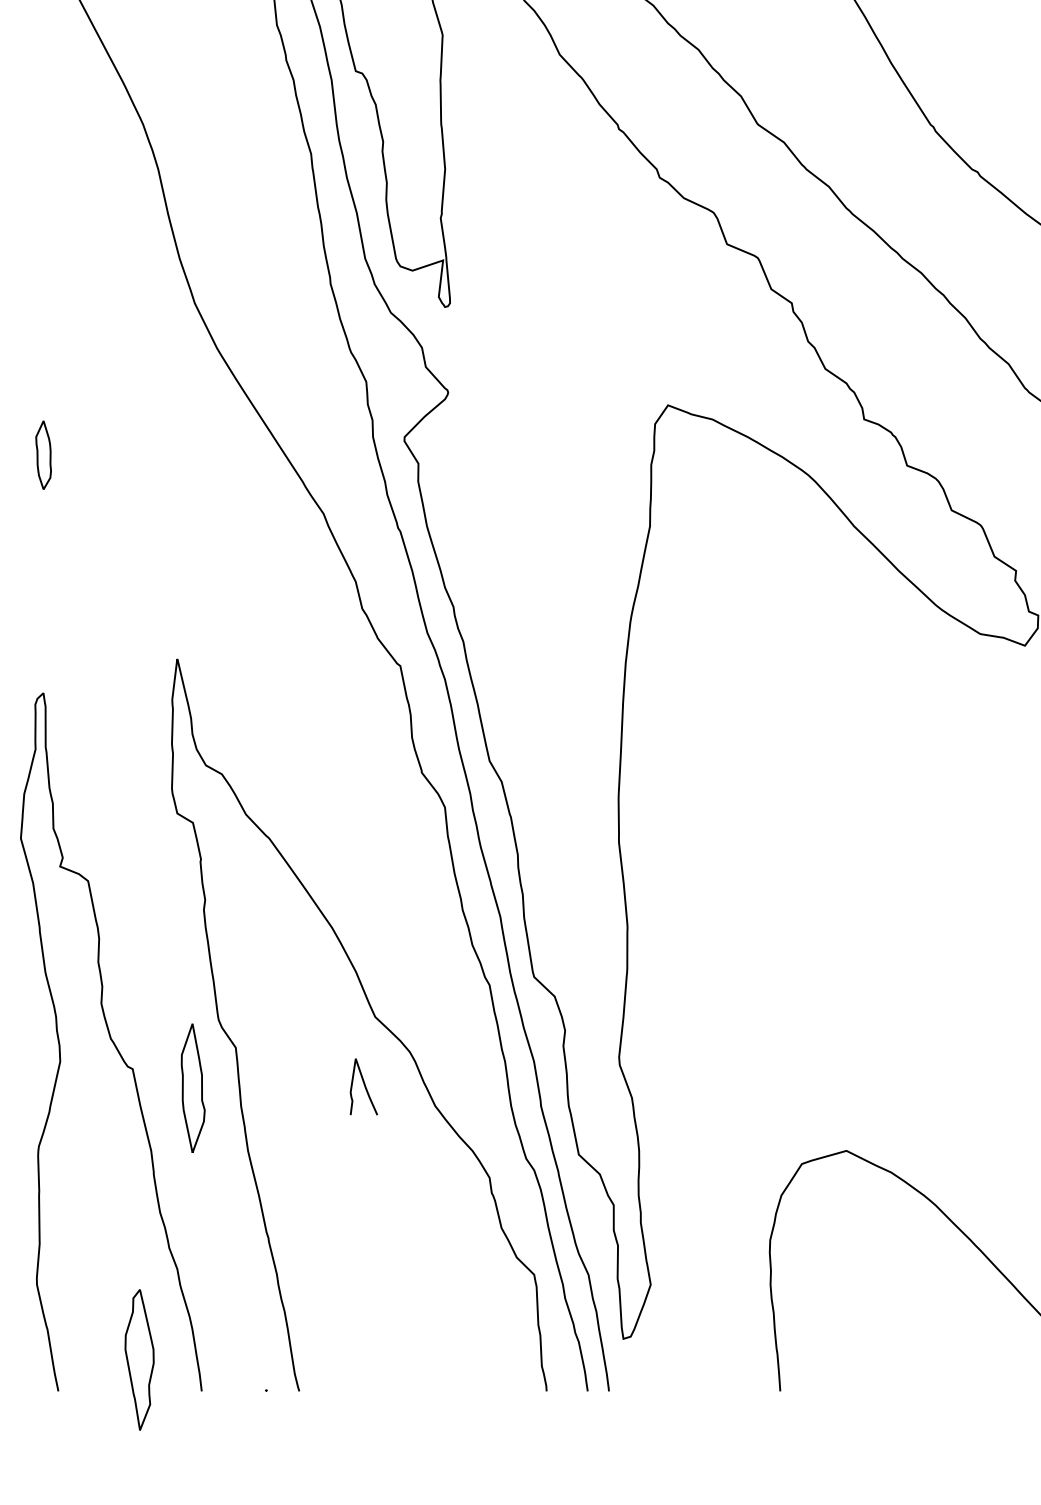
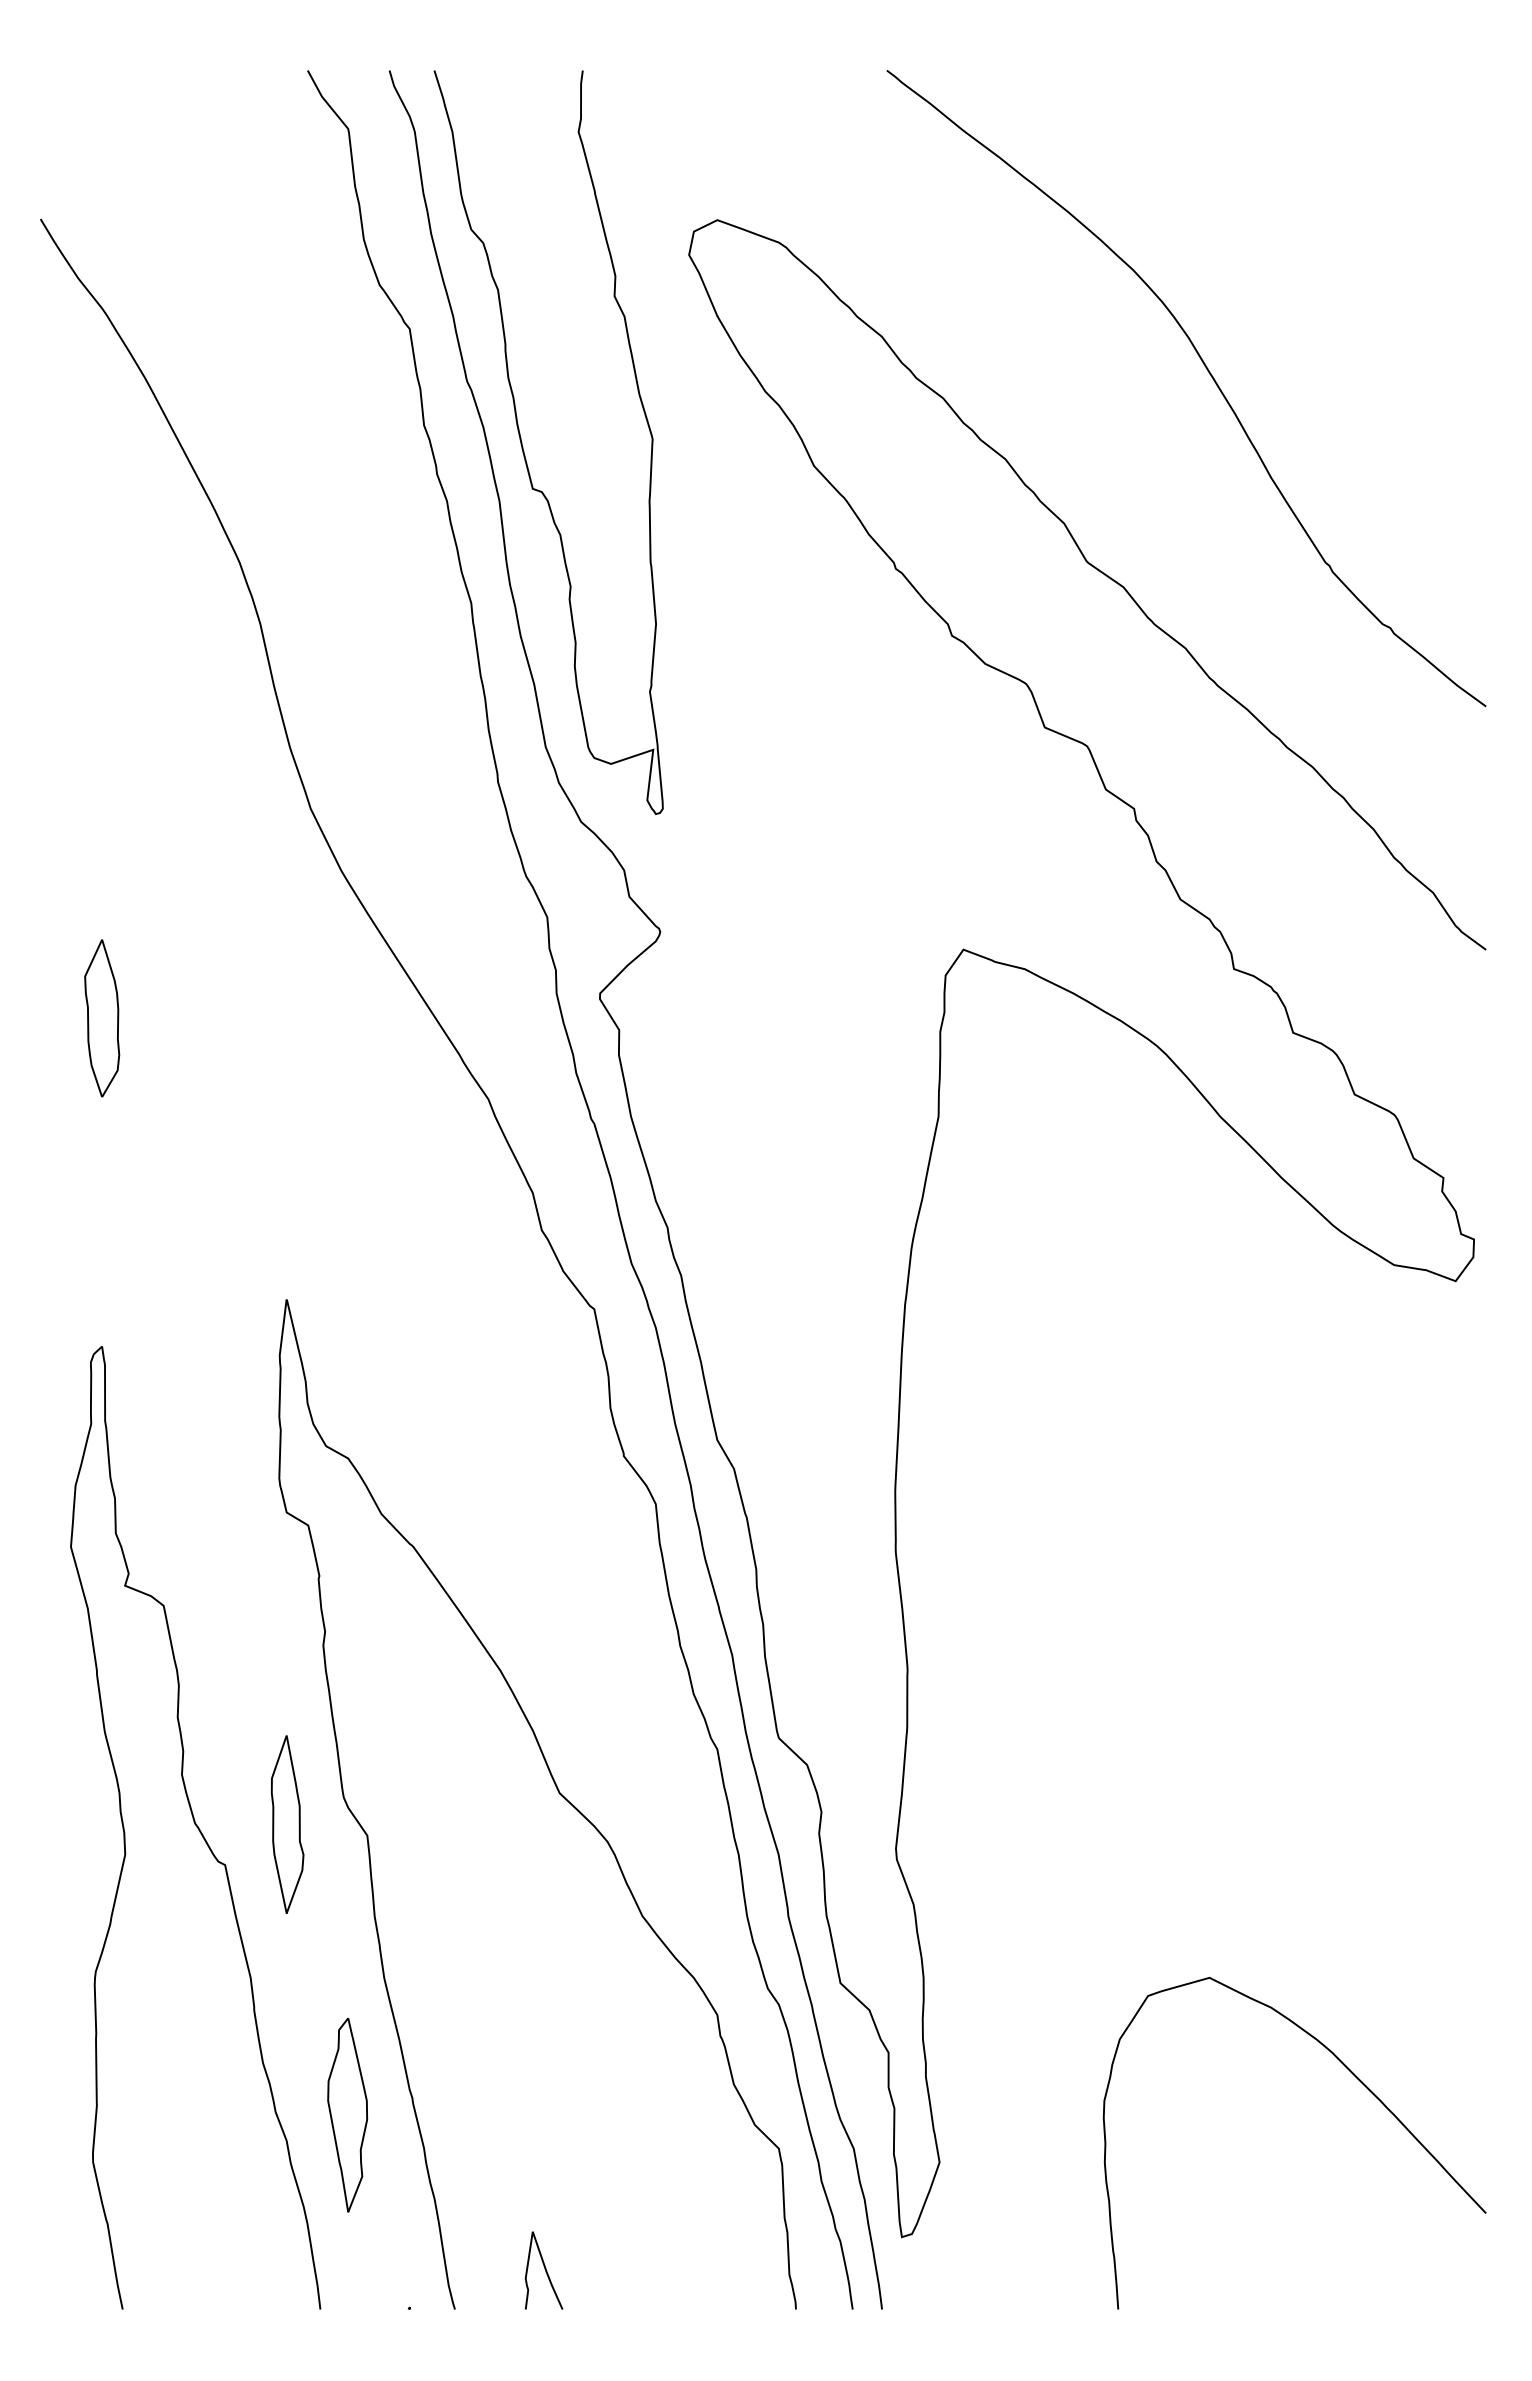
part: (43, 455) -> (102, 1018), size x1.67
curve: (364, 1086) -> (544, 2269), moved
part: (193, 1088) -> (287, 1824), moved
part: (139, 1359) -> (347, 2114), moved

